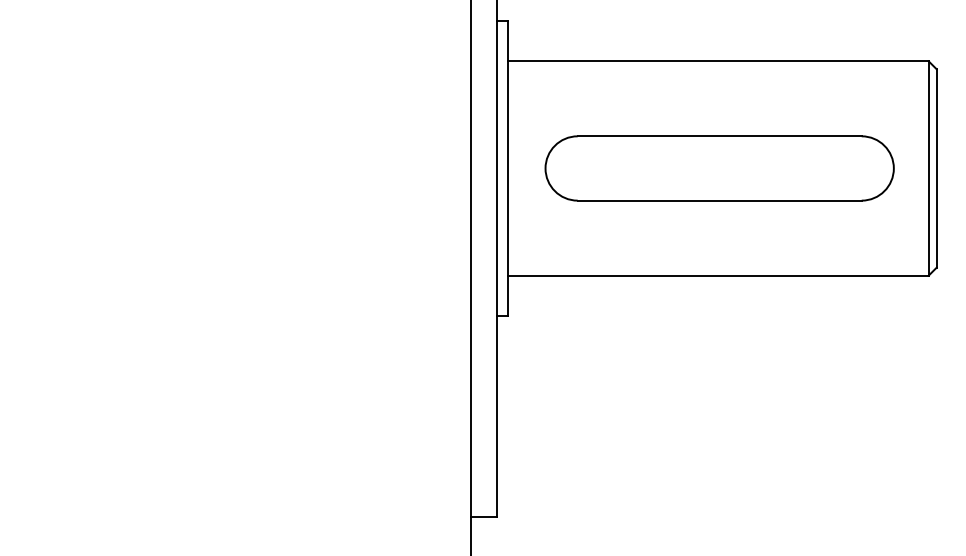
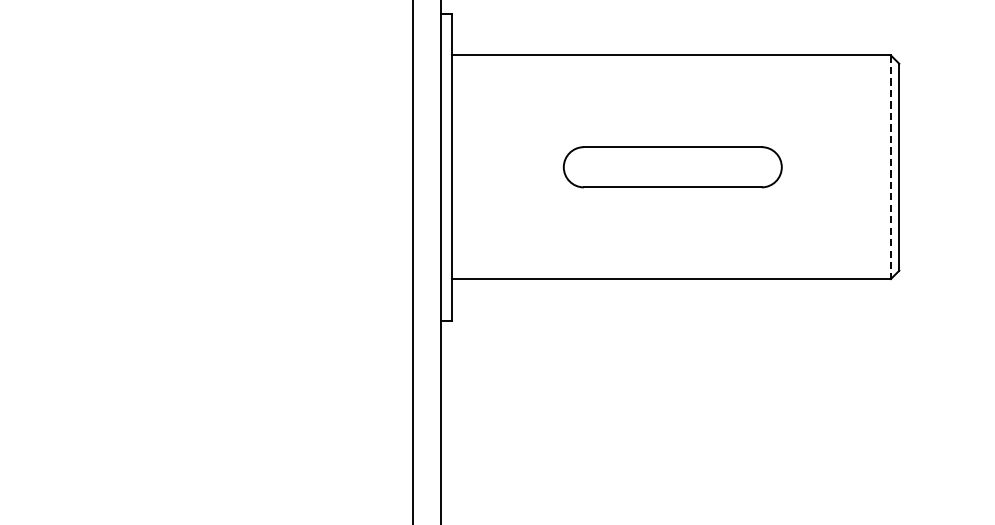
part: (719, 168) -> (672, 167), size x0.6
line: (928, 168) -> (890, 167), solid -> dashed

